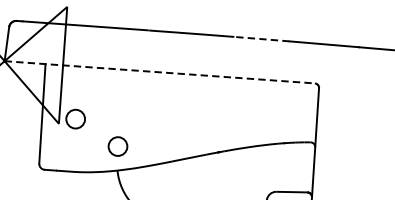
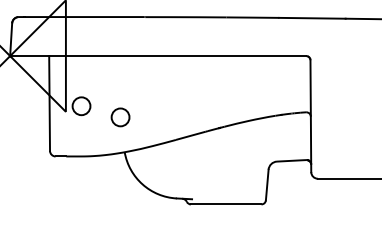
line: (260, 38) -> (251, 17), dashed -> solid
line: (160, 72) -> (158, 56), dashed -> solid
circle: (117, 146) -> (120, 117), moved

